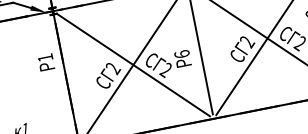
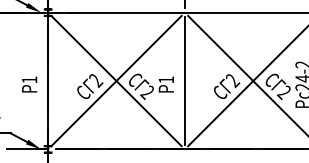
text: (182, 53) -> (166, 79), 6 -> 1
text: (46, 62) -> (29, 84), moved

